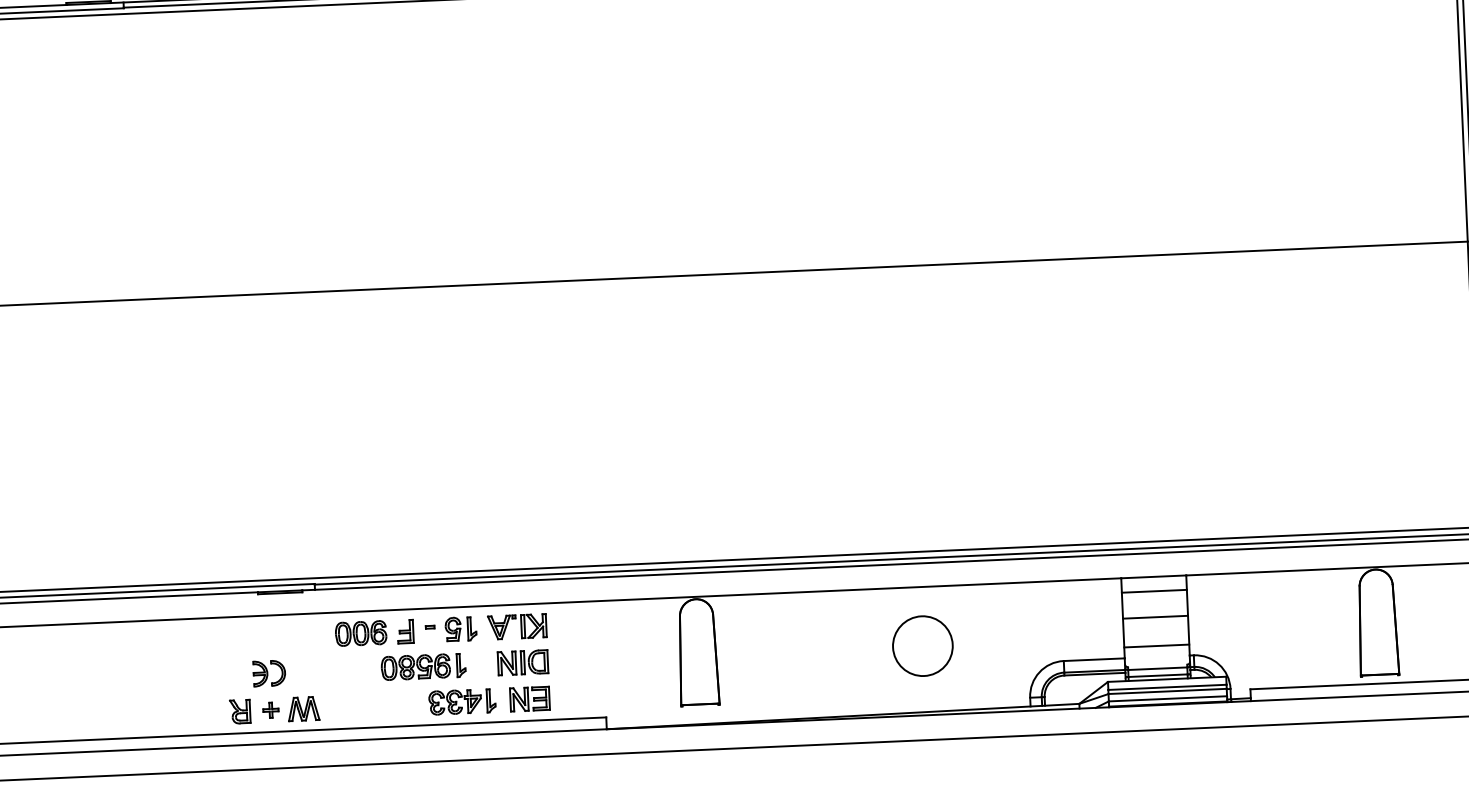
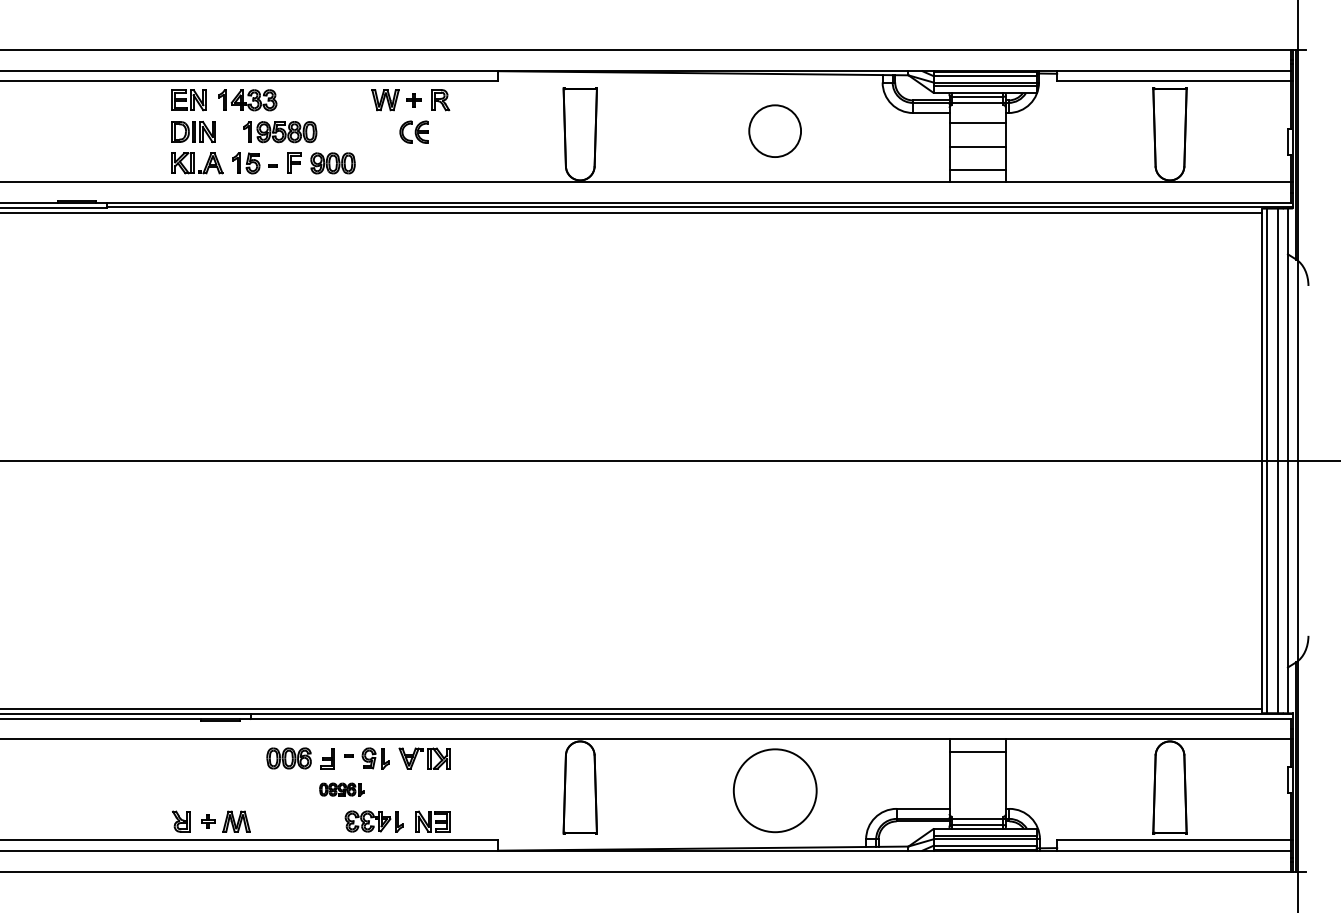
line: (1155, 617) -> (977, 774), removed
circle: (922, 646) -> (774, 790), size x1.6
line: (1156, 646) -> (977, 799), removed
part: (523, 662) -> (428, 789), removed
part: (423, 666) -> (341, 789), size x0.6
part: (269, 673) -> (208, 789), removed

